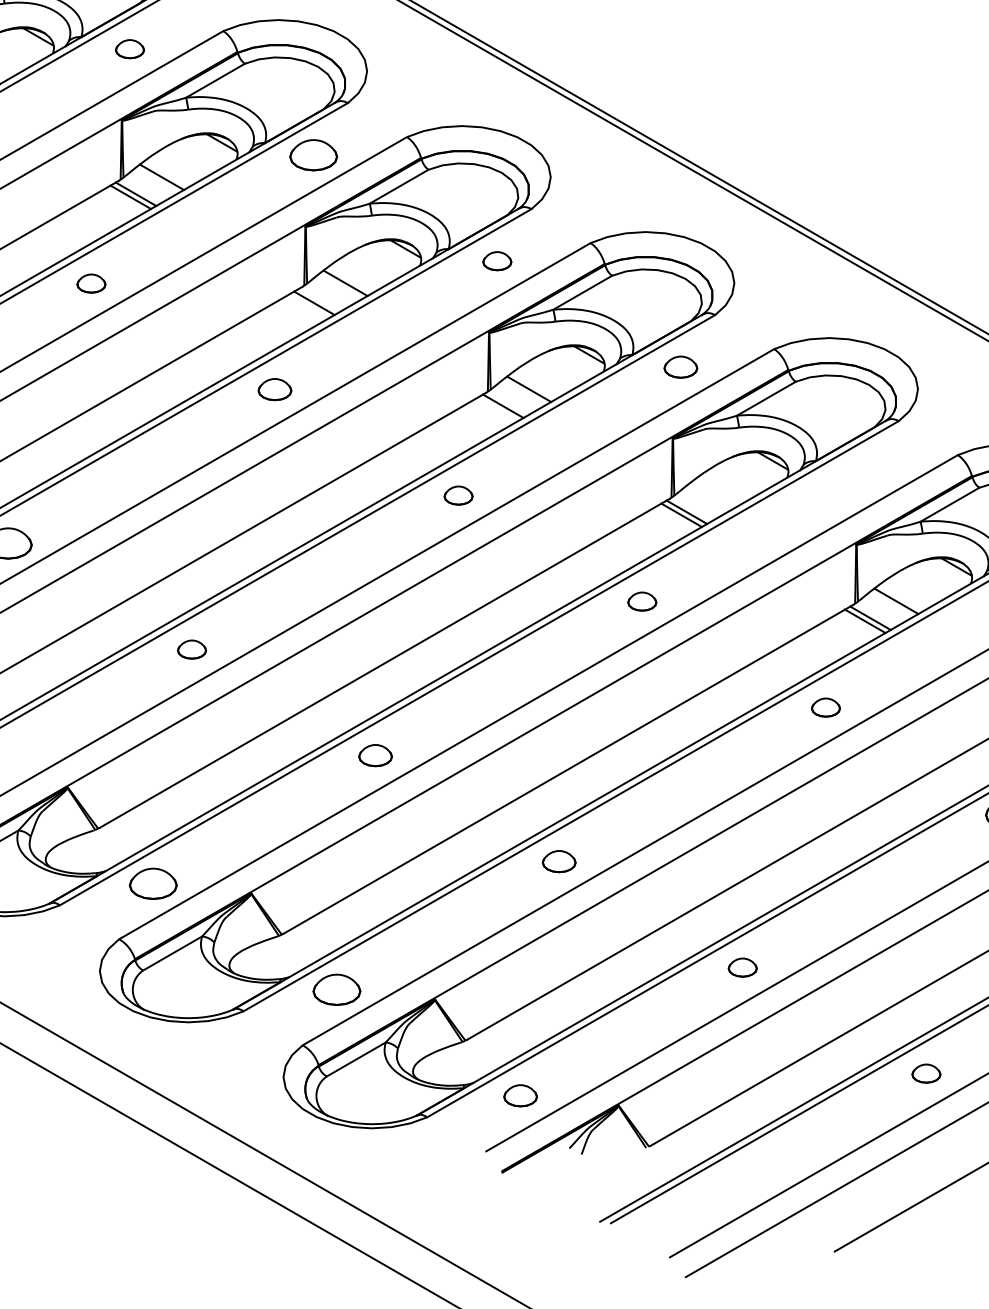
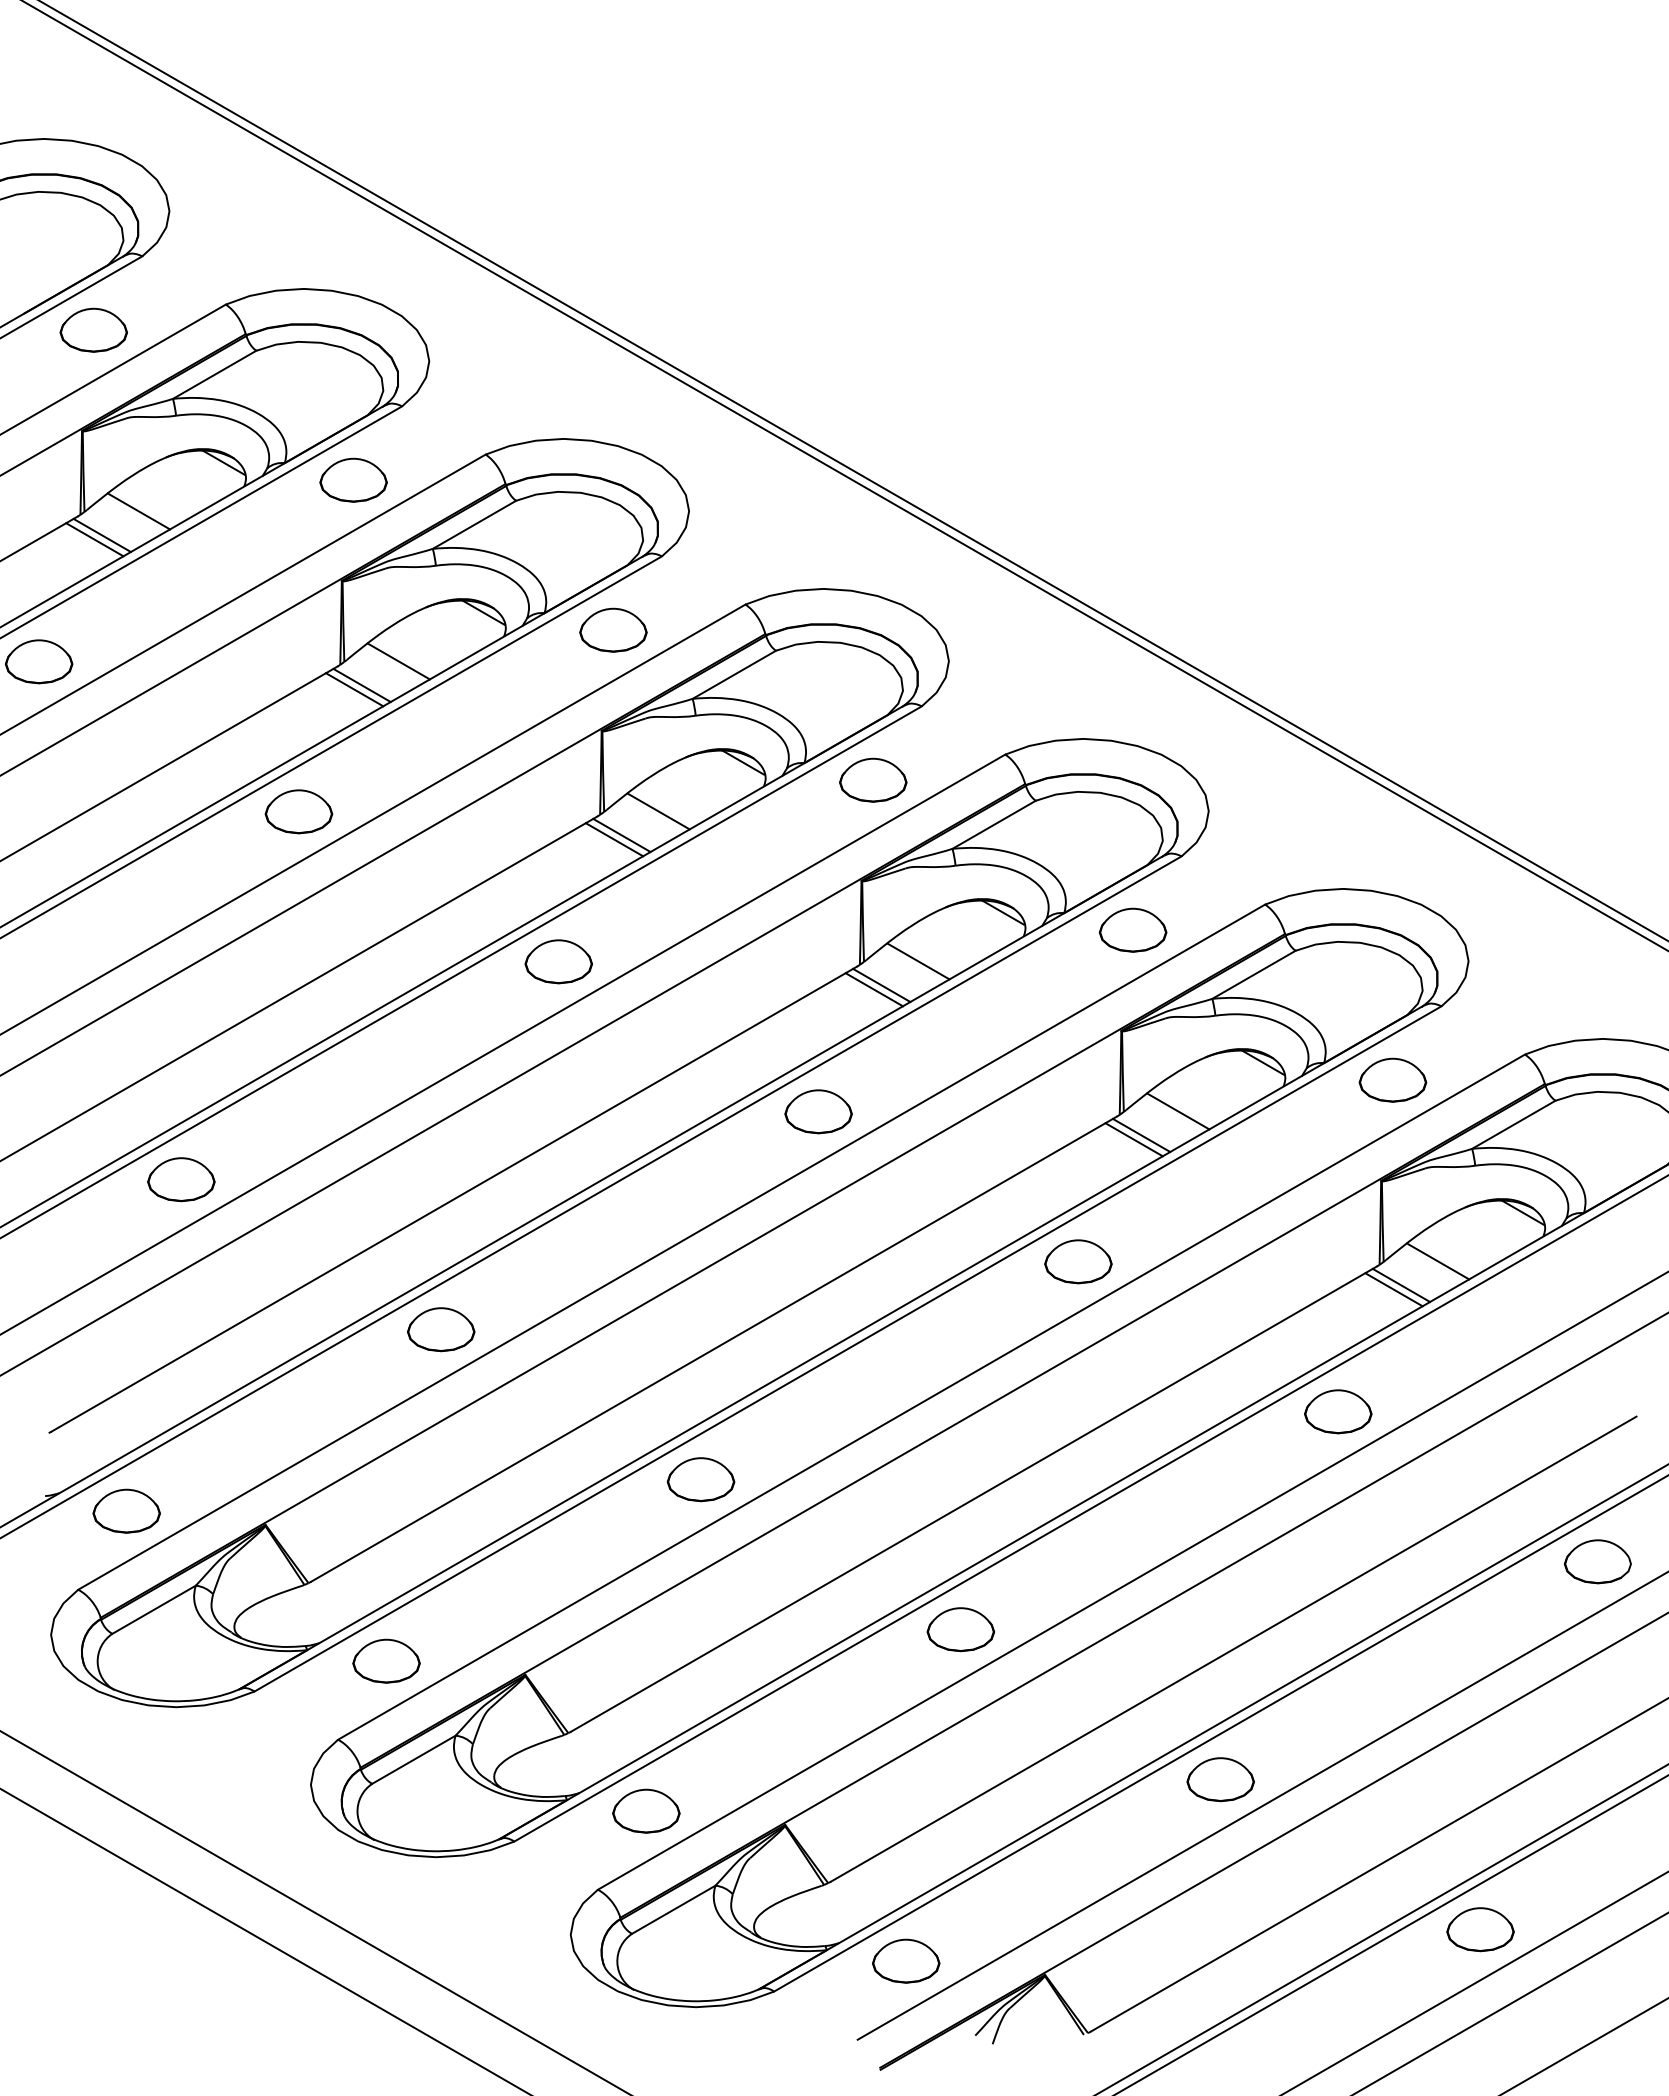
part: (129, 48) -> (353, 479), size x1.67
part: (497, 260) -> (873, 779), size x1.67
part: (91, 283) -> (298, 811), size x1.67
line: (319, 300) -> (621, 835), added
part: (680, 366) -> (1132, 929), size x1.43
part: (274, 389) -> (558, 961), size x1.43
line: (497, 409) -> (873, 989), added
part: (864, 472) -> (1392, 1079), added
part: (458, 495) -> (818, 1111), size x1.67
line: (713, 495) -> (1178, 1111), added
part: (642, 601) -> (1078, 1261), size x1.67
part: (192, 649) -> (441, 1329), size x1.67
part: (826, 707) -> (1338, 1411), size x1.67
part: (375, 755) -> (700, 1479), size x1.43
part: (558, 861) -> (960, 1629), size x1.43
part: (742, 967) -> (1220, 1779), size x1.67
part: (926, 1073) -> (1480, 1929), size x1.67
part: (520, 1095) -> (906, 1960), size x1.43

